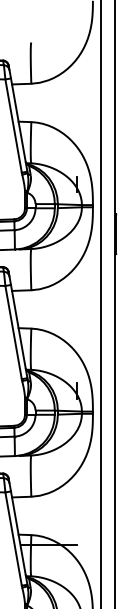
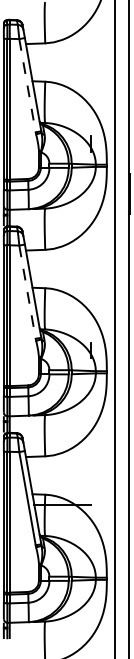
line: (13, 126) -> (27, 86), solid -> dashed
line: (13, 332) -> (27, 292), solid -> dashed

